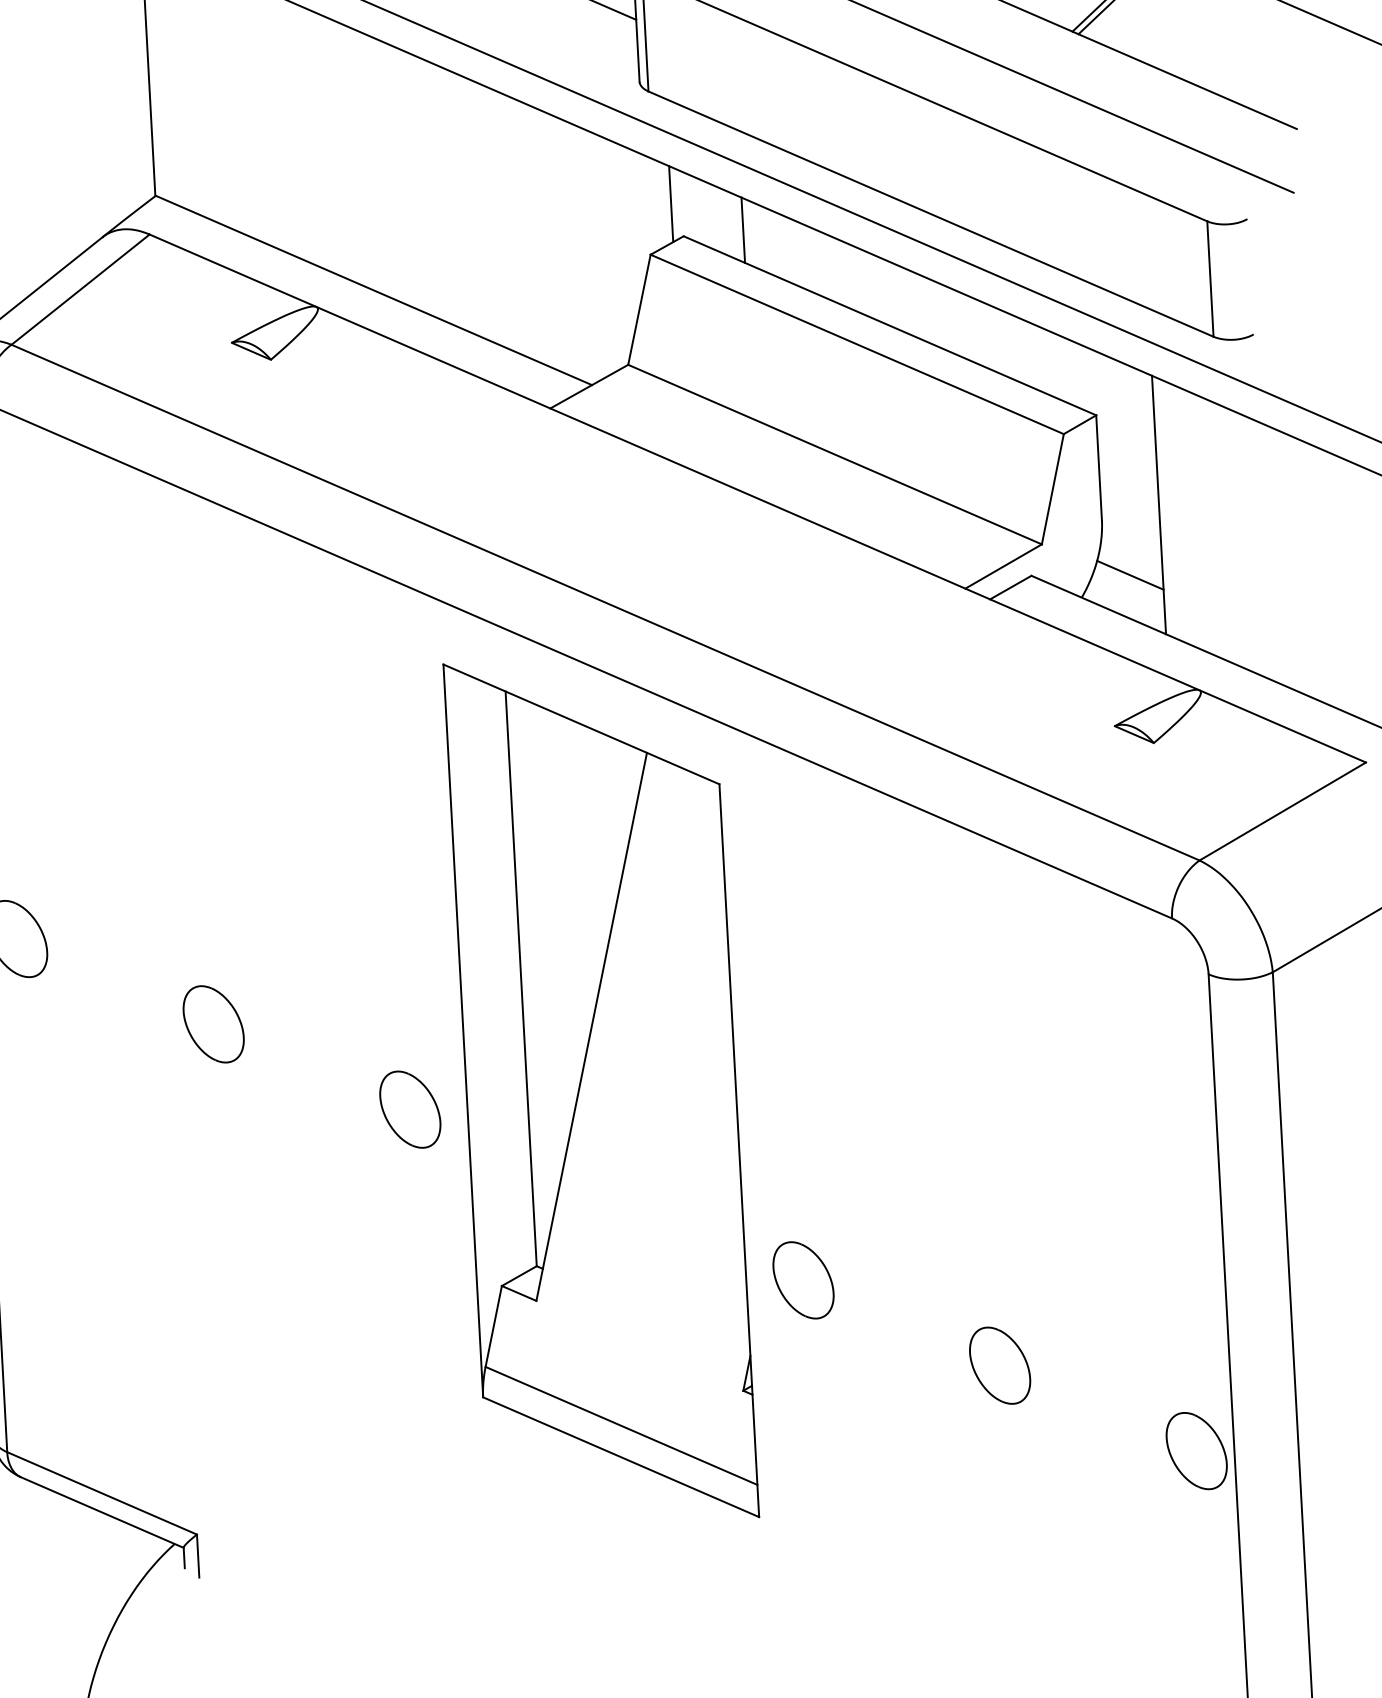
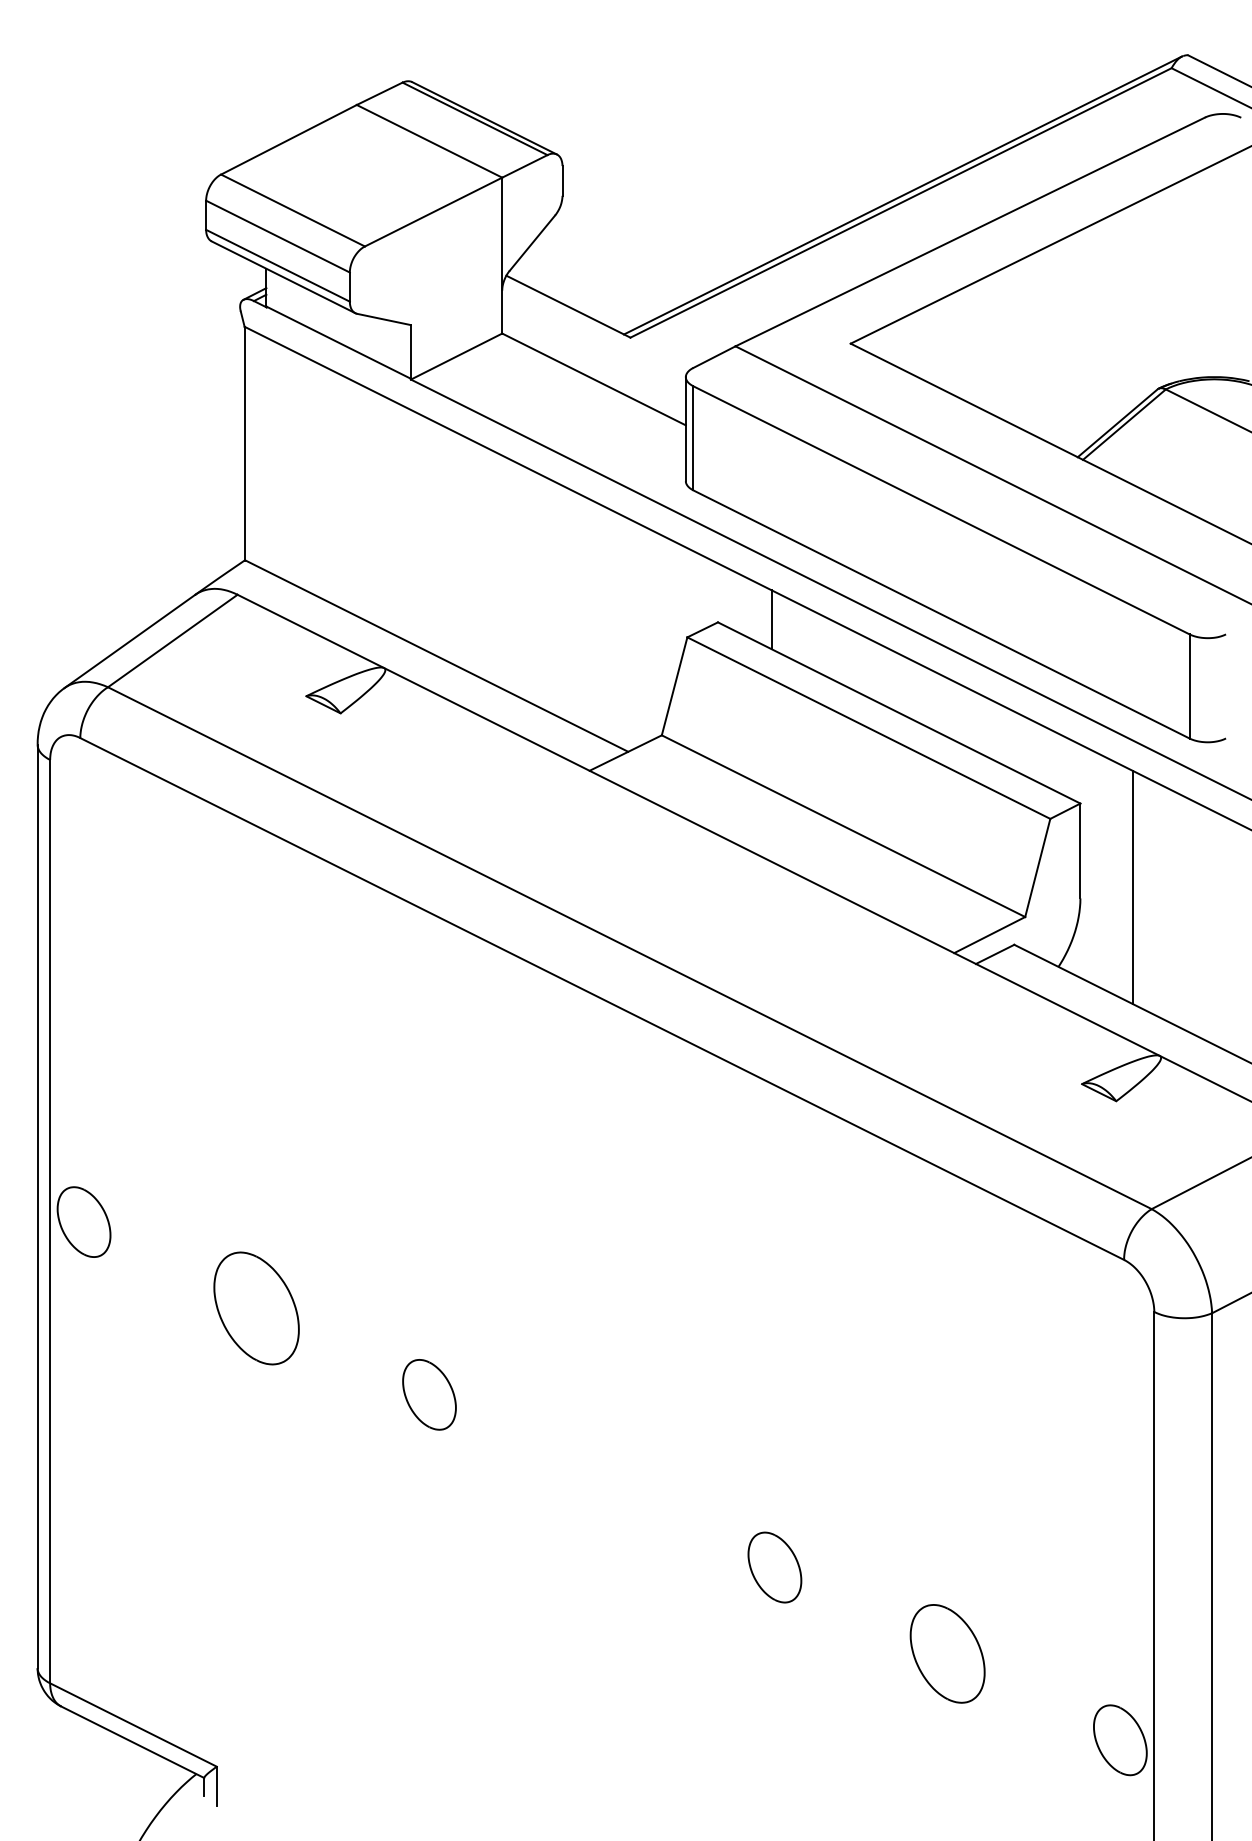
line: (671, 203) -> (708, 592), removed
line: (1130, 574) -> (1103, 948), removed
part: (213, 1024) -> (256, 1308), size x1.6
part: (601, 1091) -> (602, 1387), removed
part: (999, 1365) -> (947, 1653), size x1.4

